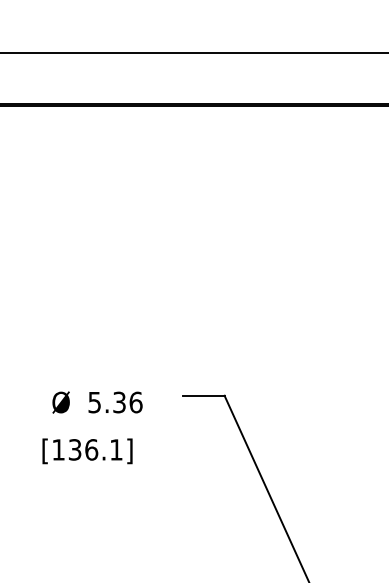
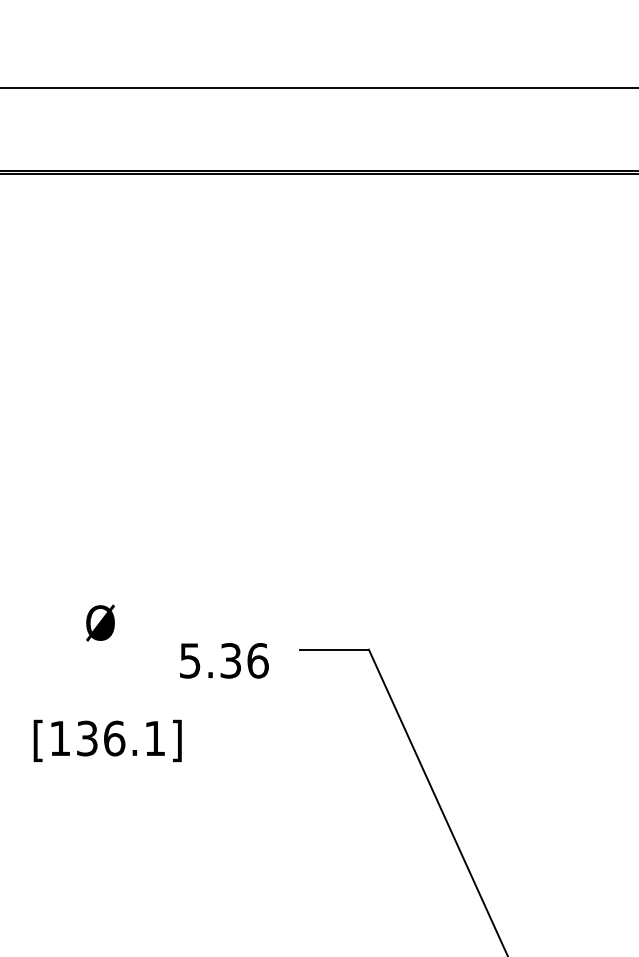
text: (60, 402) -> (99, 622), moved
text: (115, 402) -> (224, 660), moved
text: (87, 451) -> (107, 741), moved

